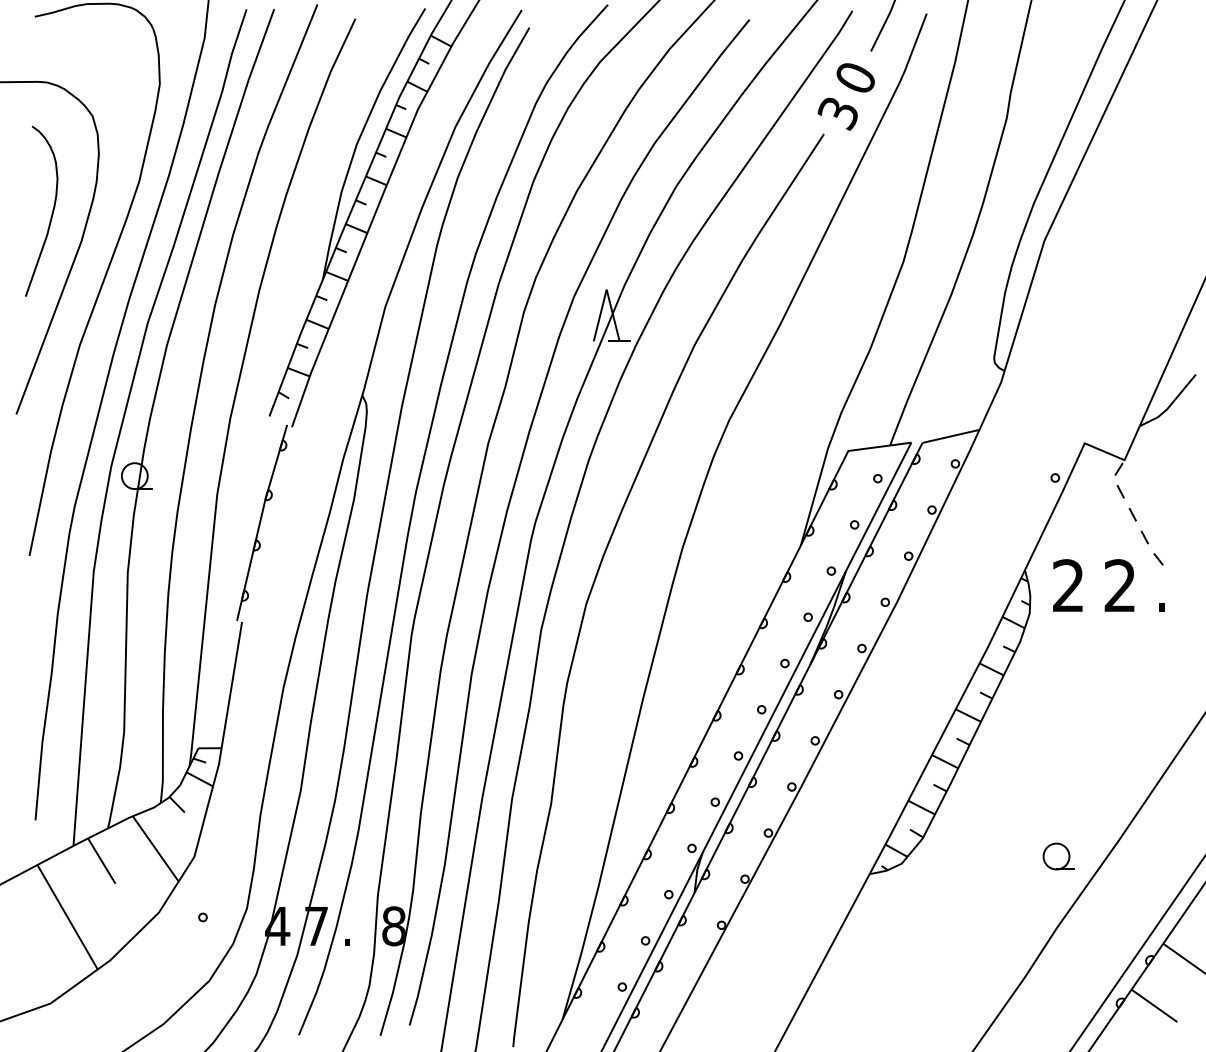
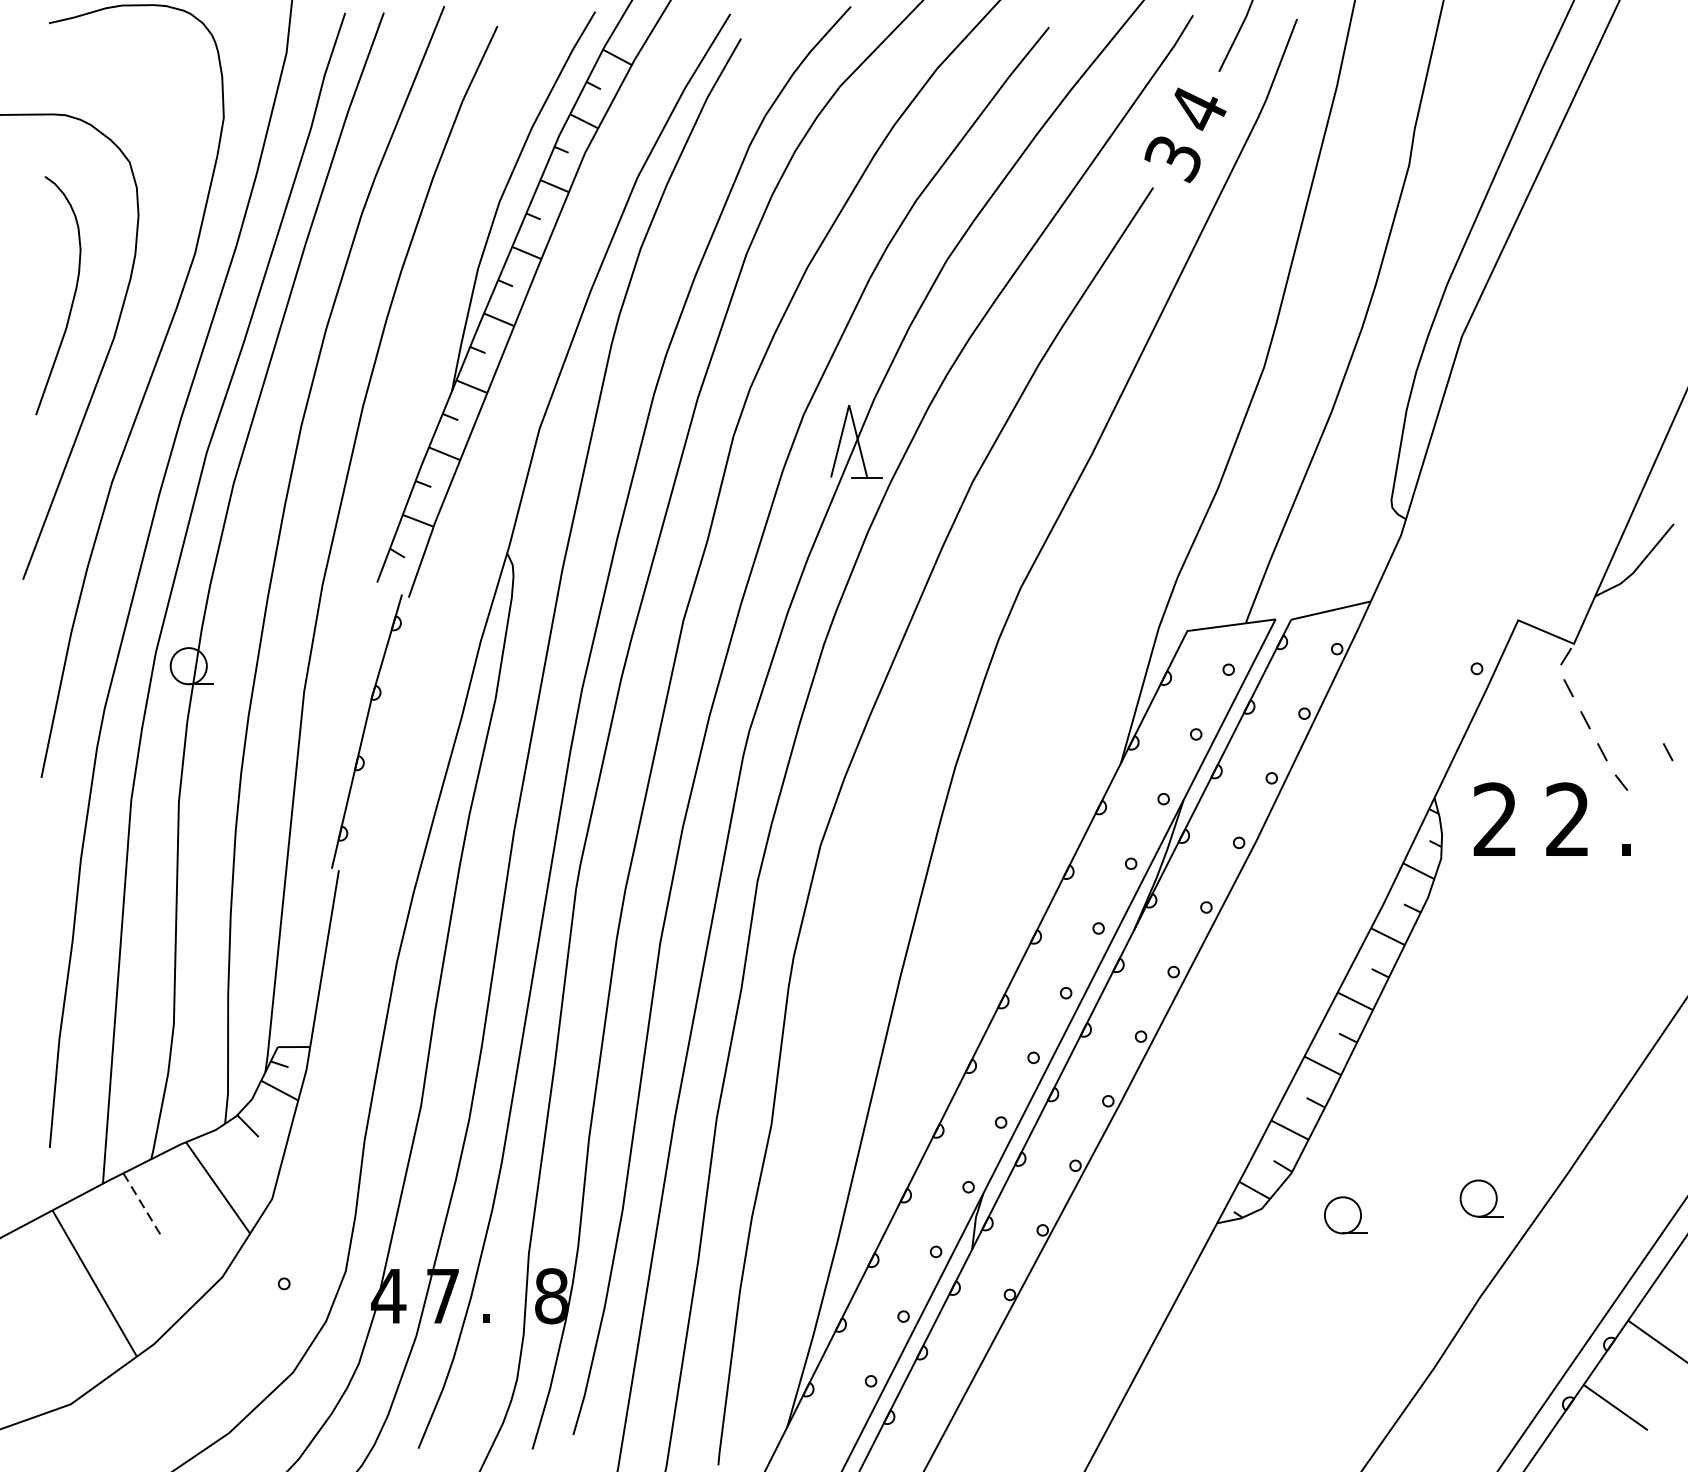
text: (856, 77) -> (1198, 108), 0 -> 4
line: (1191, 537) -> (1667, 752), added
line: (102, 861) -> (143, 1205), solid -> dashed
part: (961, 868) -> (1345, 1215), added

